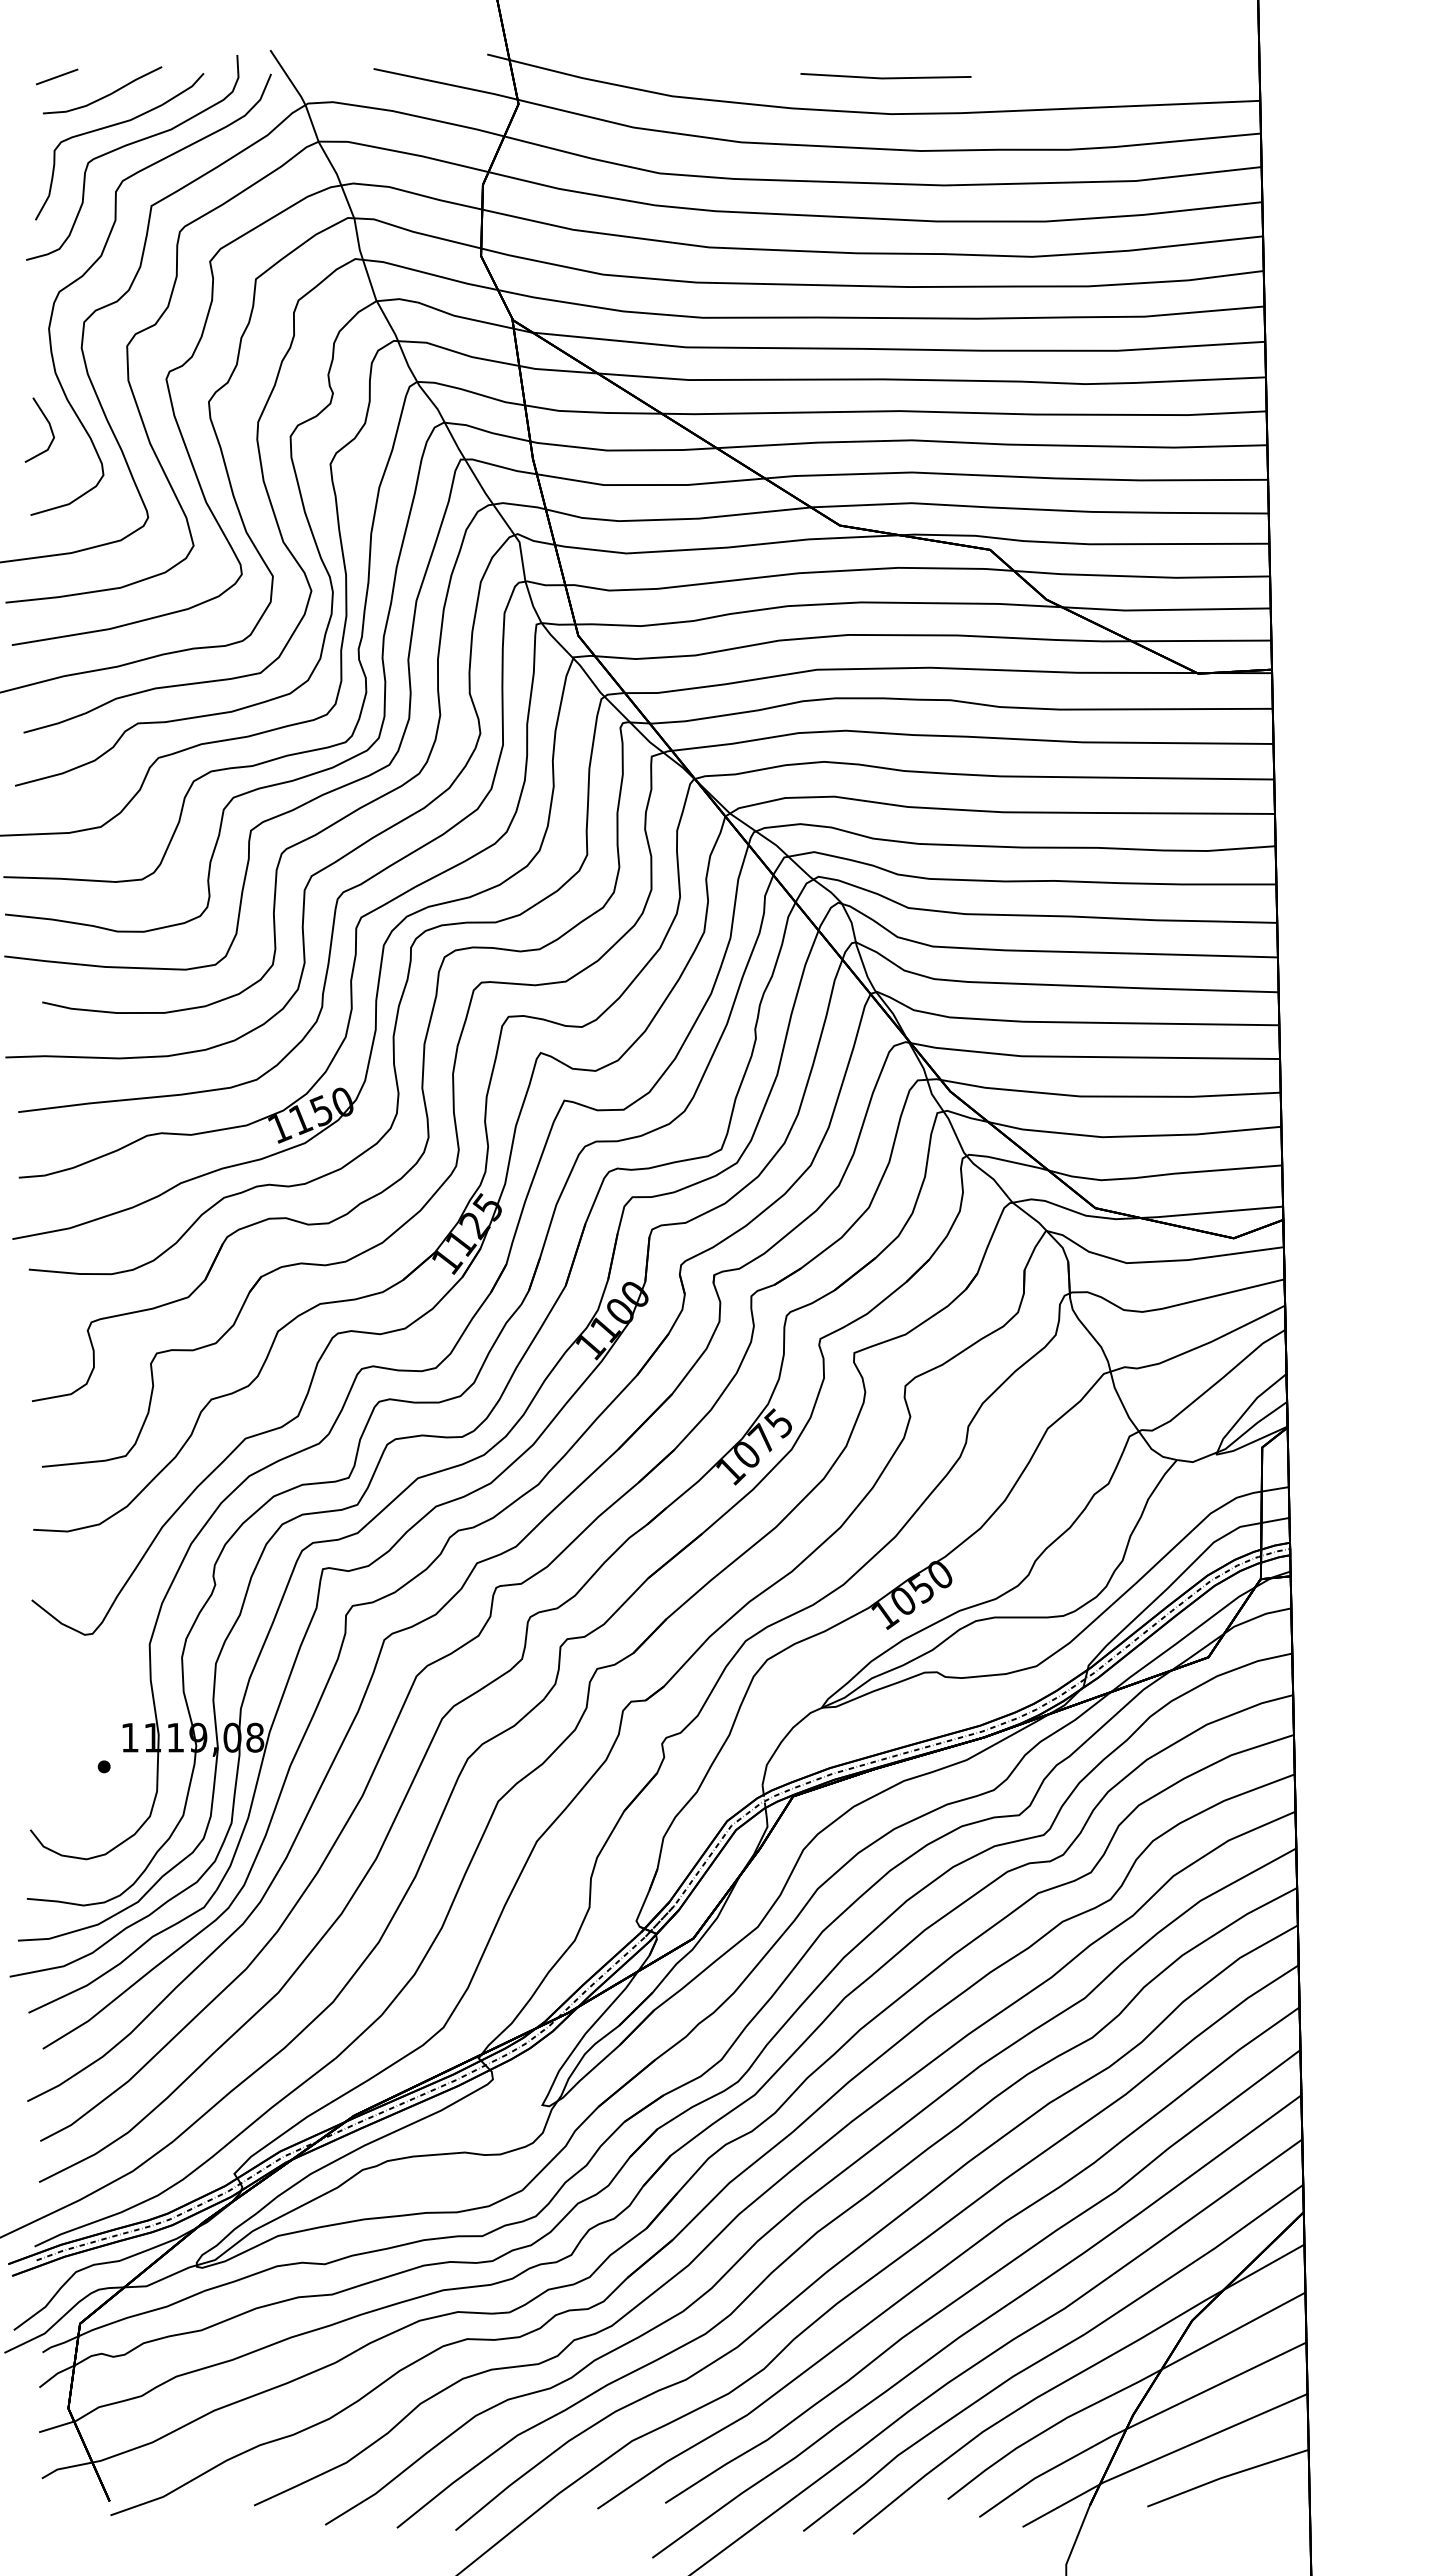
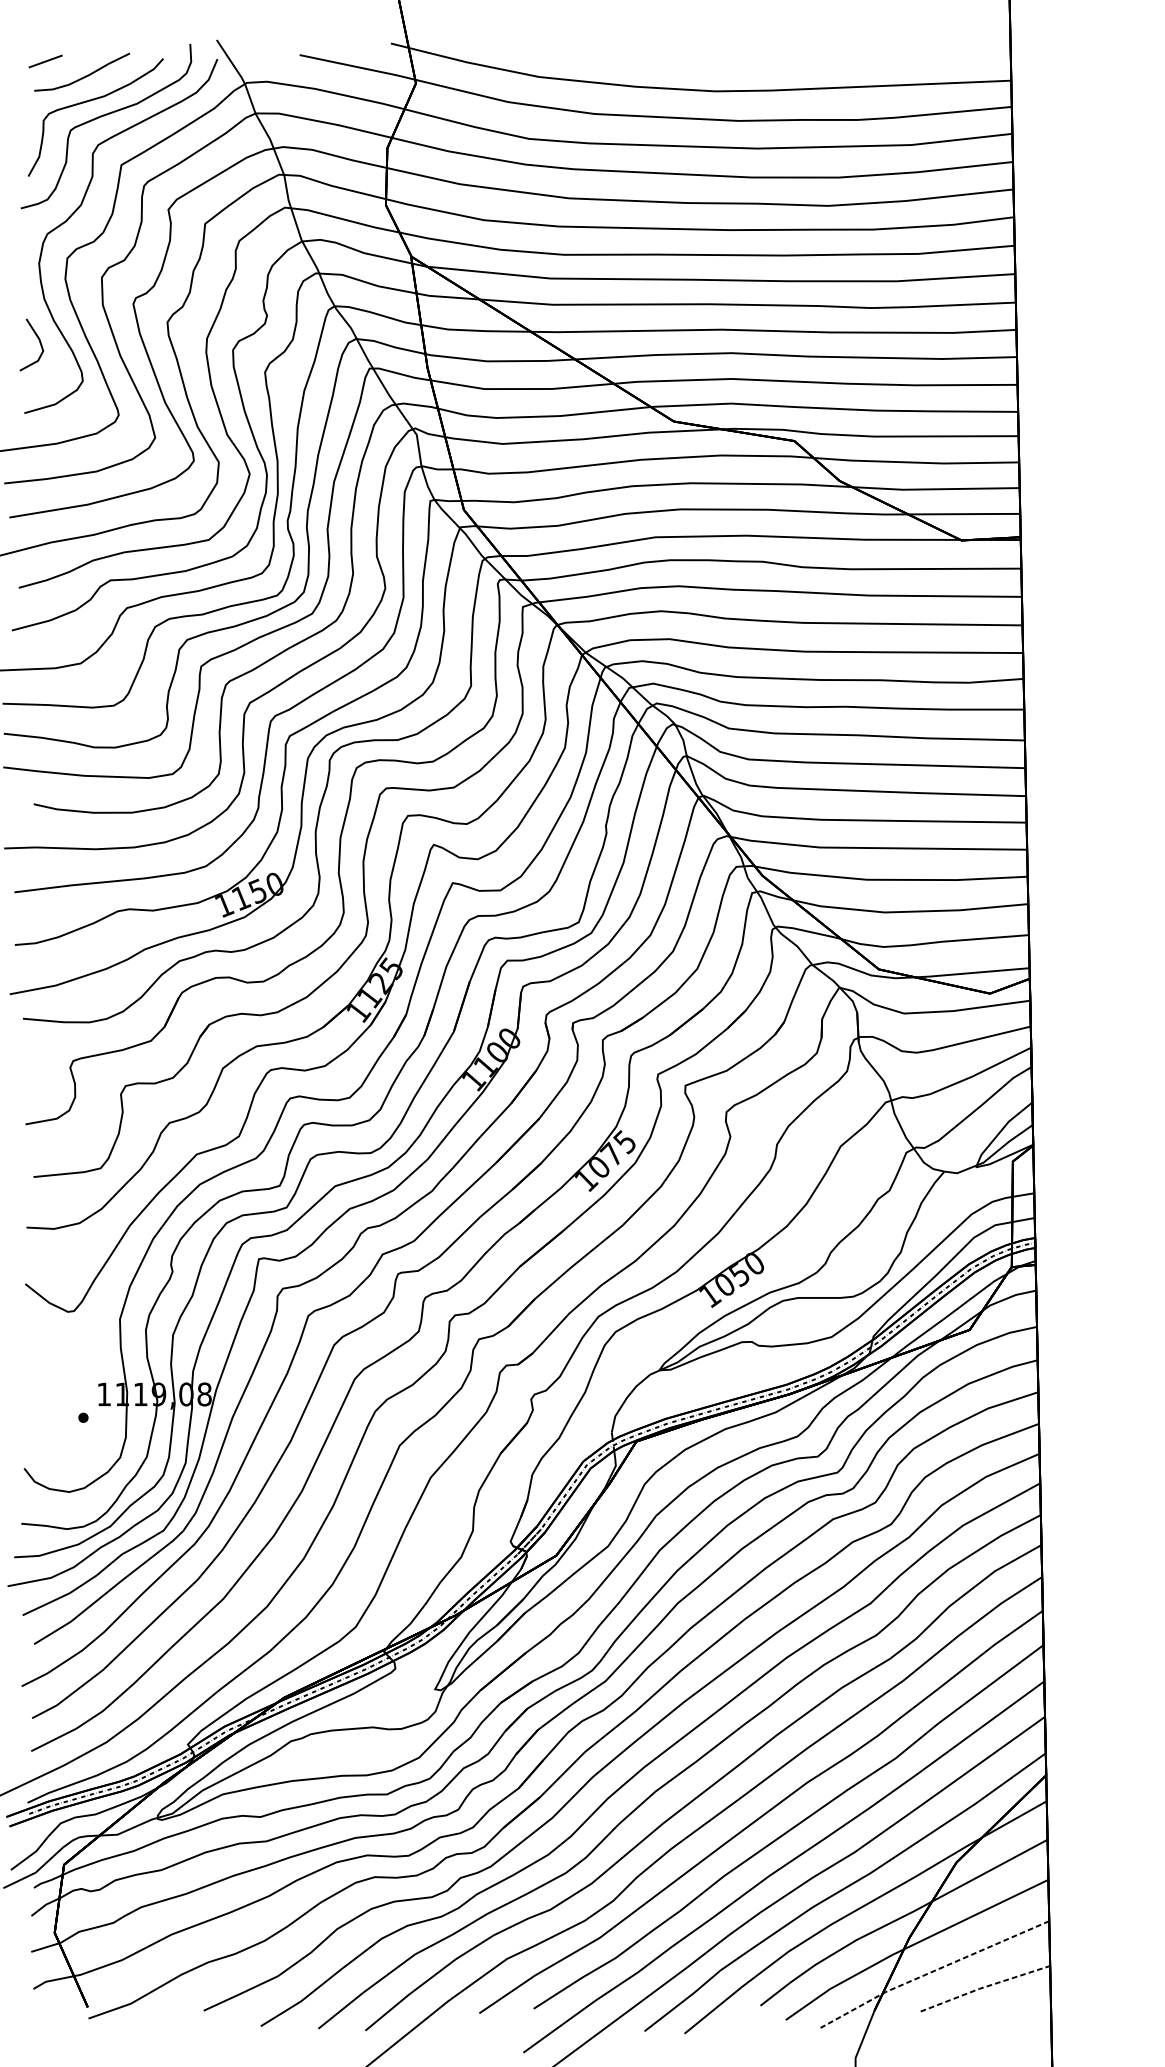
line: (885, 77) -> (710, 61), removed
line: (1162, 2457) -> (932, 1972), solid -> dashed
line: (1227, 2476) -> (985, 1987), solid -> dashed

